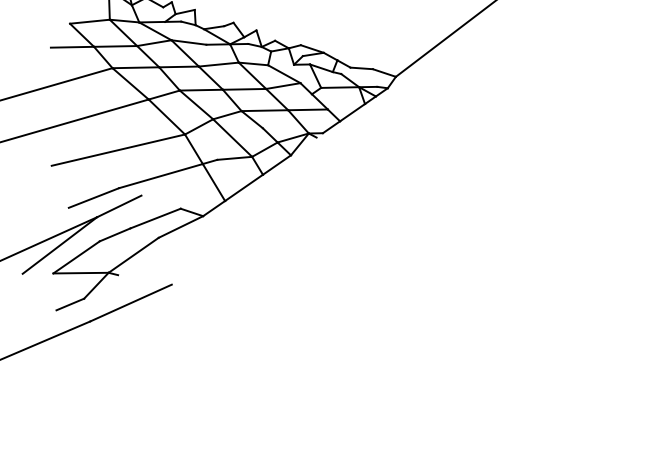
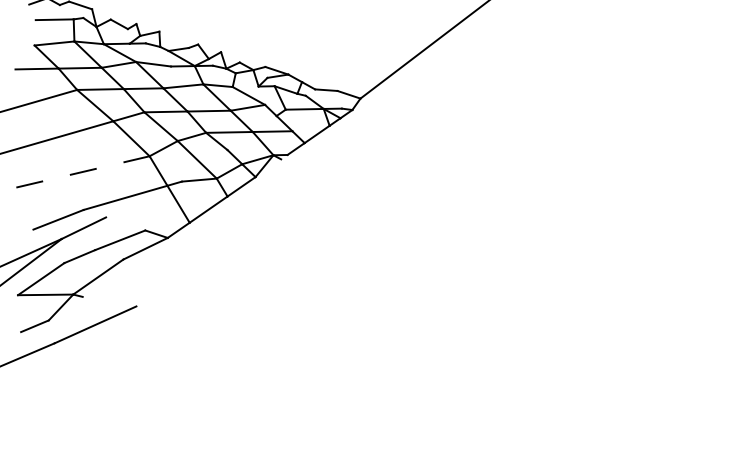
line: (118, 149) -> (83, 171), solid -> dashed

